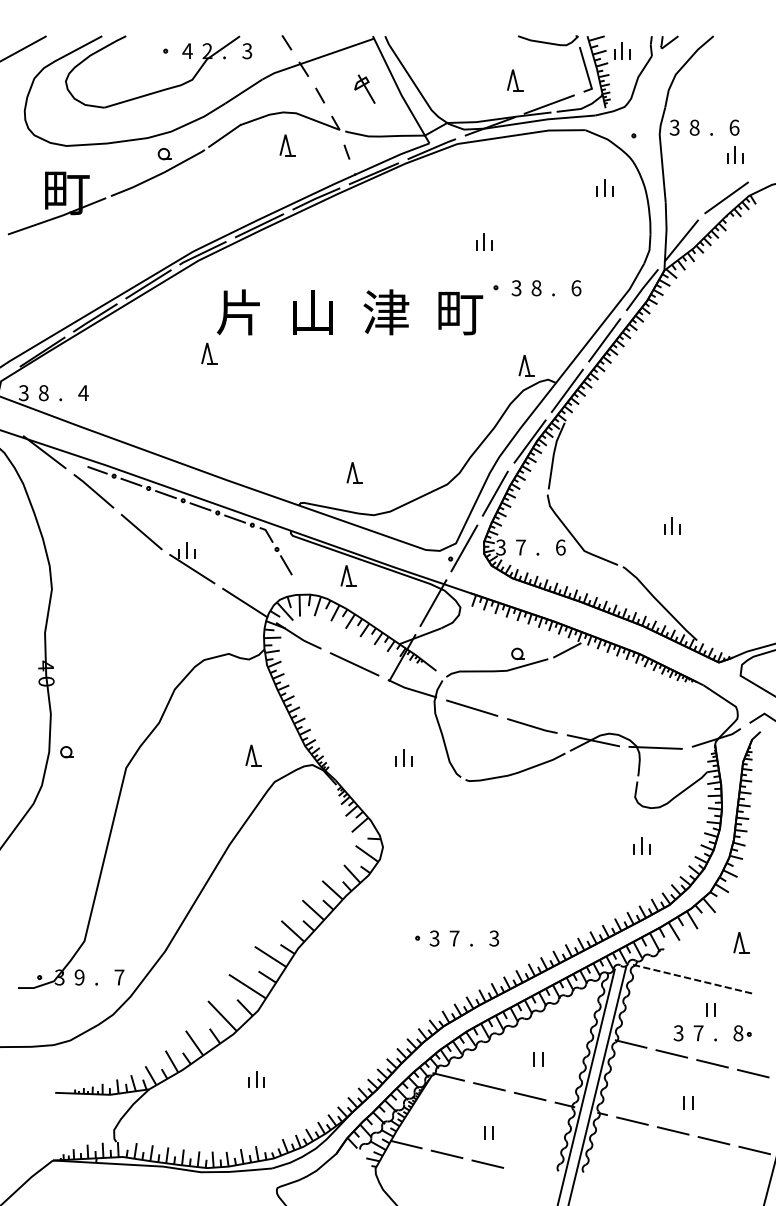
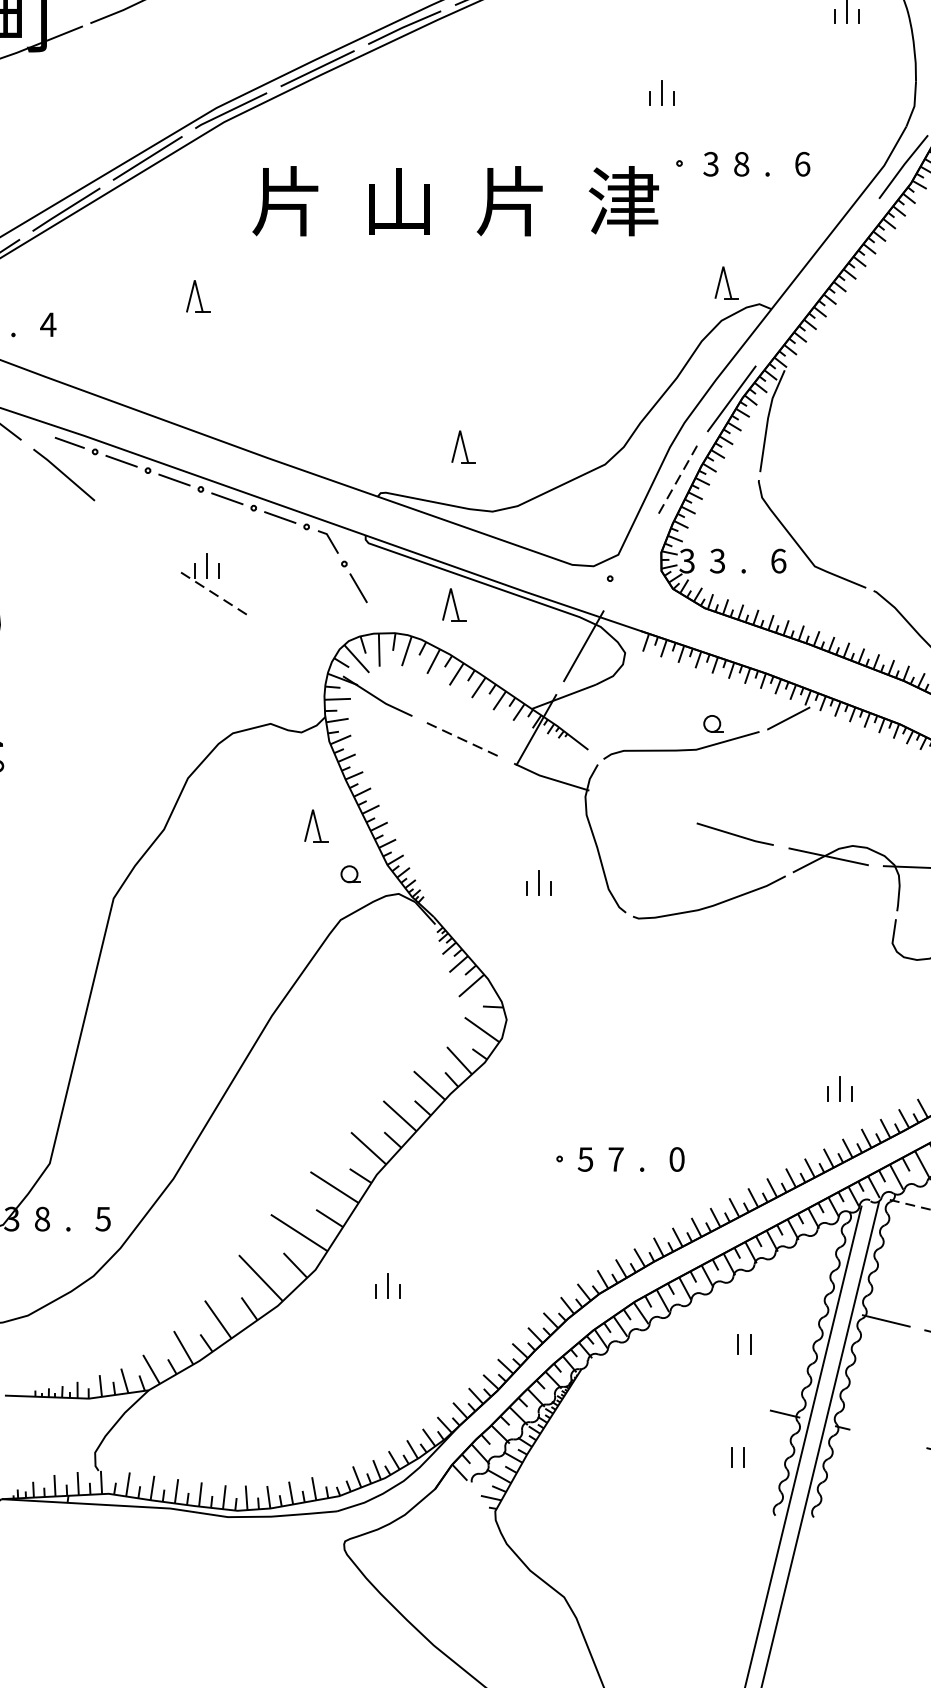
text: (386, 312) -> (511, 201), 津 -> 片
text: (459, 312) -> (623, 201), 町 -> 津
line: (604, 340) -> (845, 244), removed
part: (209, 353) -> (198, 296), moved
line: (566, 390) -> (787, 320), removed
line: (495, 493) -> (678, 478), solid -> dashed
line: (141, 532) -> (137, 538), removed
text: (520, 547) -> (717, 561), 7 -> 3
line: (464, 548) -> (631, 562), removed
line: (192, 569) -> (215, 594), solid -> dashed
line: (245, 602) -> (296, 645), removed
line: (355, 664) -> (464, 740), solid -> dashed
line: (472, 707) -> (643, 805), removed
part: (66, 752) -> (349, 874), moved
part: (253, 755) -> (316, 825), moved
part: (641, 845) -> (839, 1087), moved
text: (434, 938) -> (585, 1159), 3 -> 5
text: (494, 938) -> (677, 1159), 3 -> 0
text: (79, 977) -> (42, 1219), 9 -> 8
text: (119, 977) -> (103, 1219), 7 -> 5
line: (448, 1076) -> (606, 1370), removed
part: (256, 1079) -> (388, 1286), moved
line: (489, 1086) -> (669, 1385), removed
line: (529, 1096) -> (730, 1401), removed
line: (632, 1120) -> (888, 1437), removed
part: (488, 1132) -> (736, 1456), moved
line: (406, 1144) -> (542, 1474), removed
line: (446, 1154) -> (603, 1489), removed
line: (487, 1163) -> (666, 1503), removed

